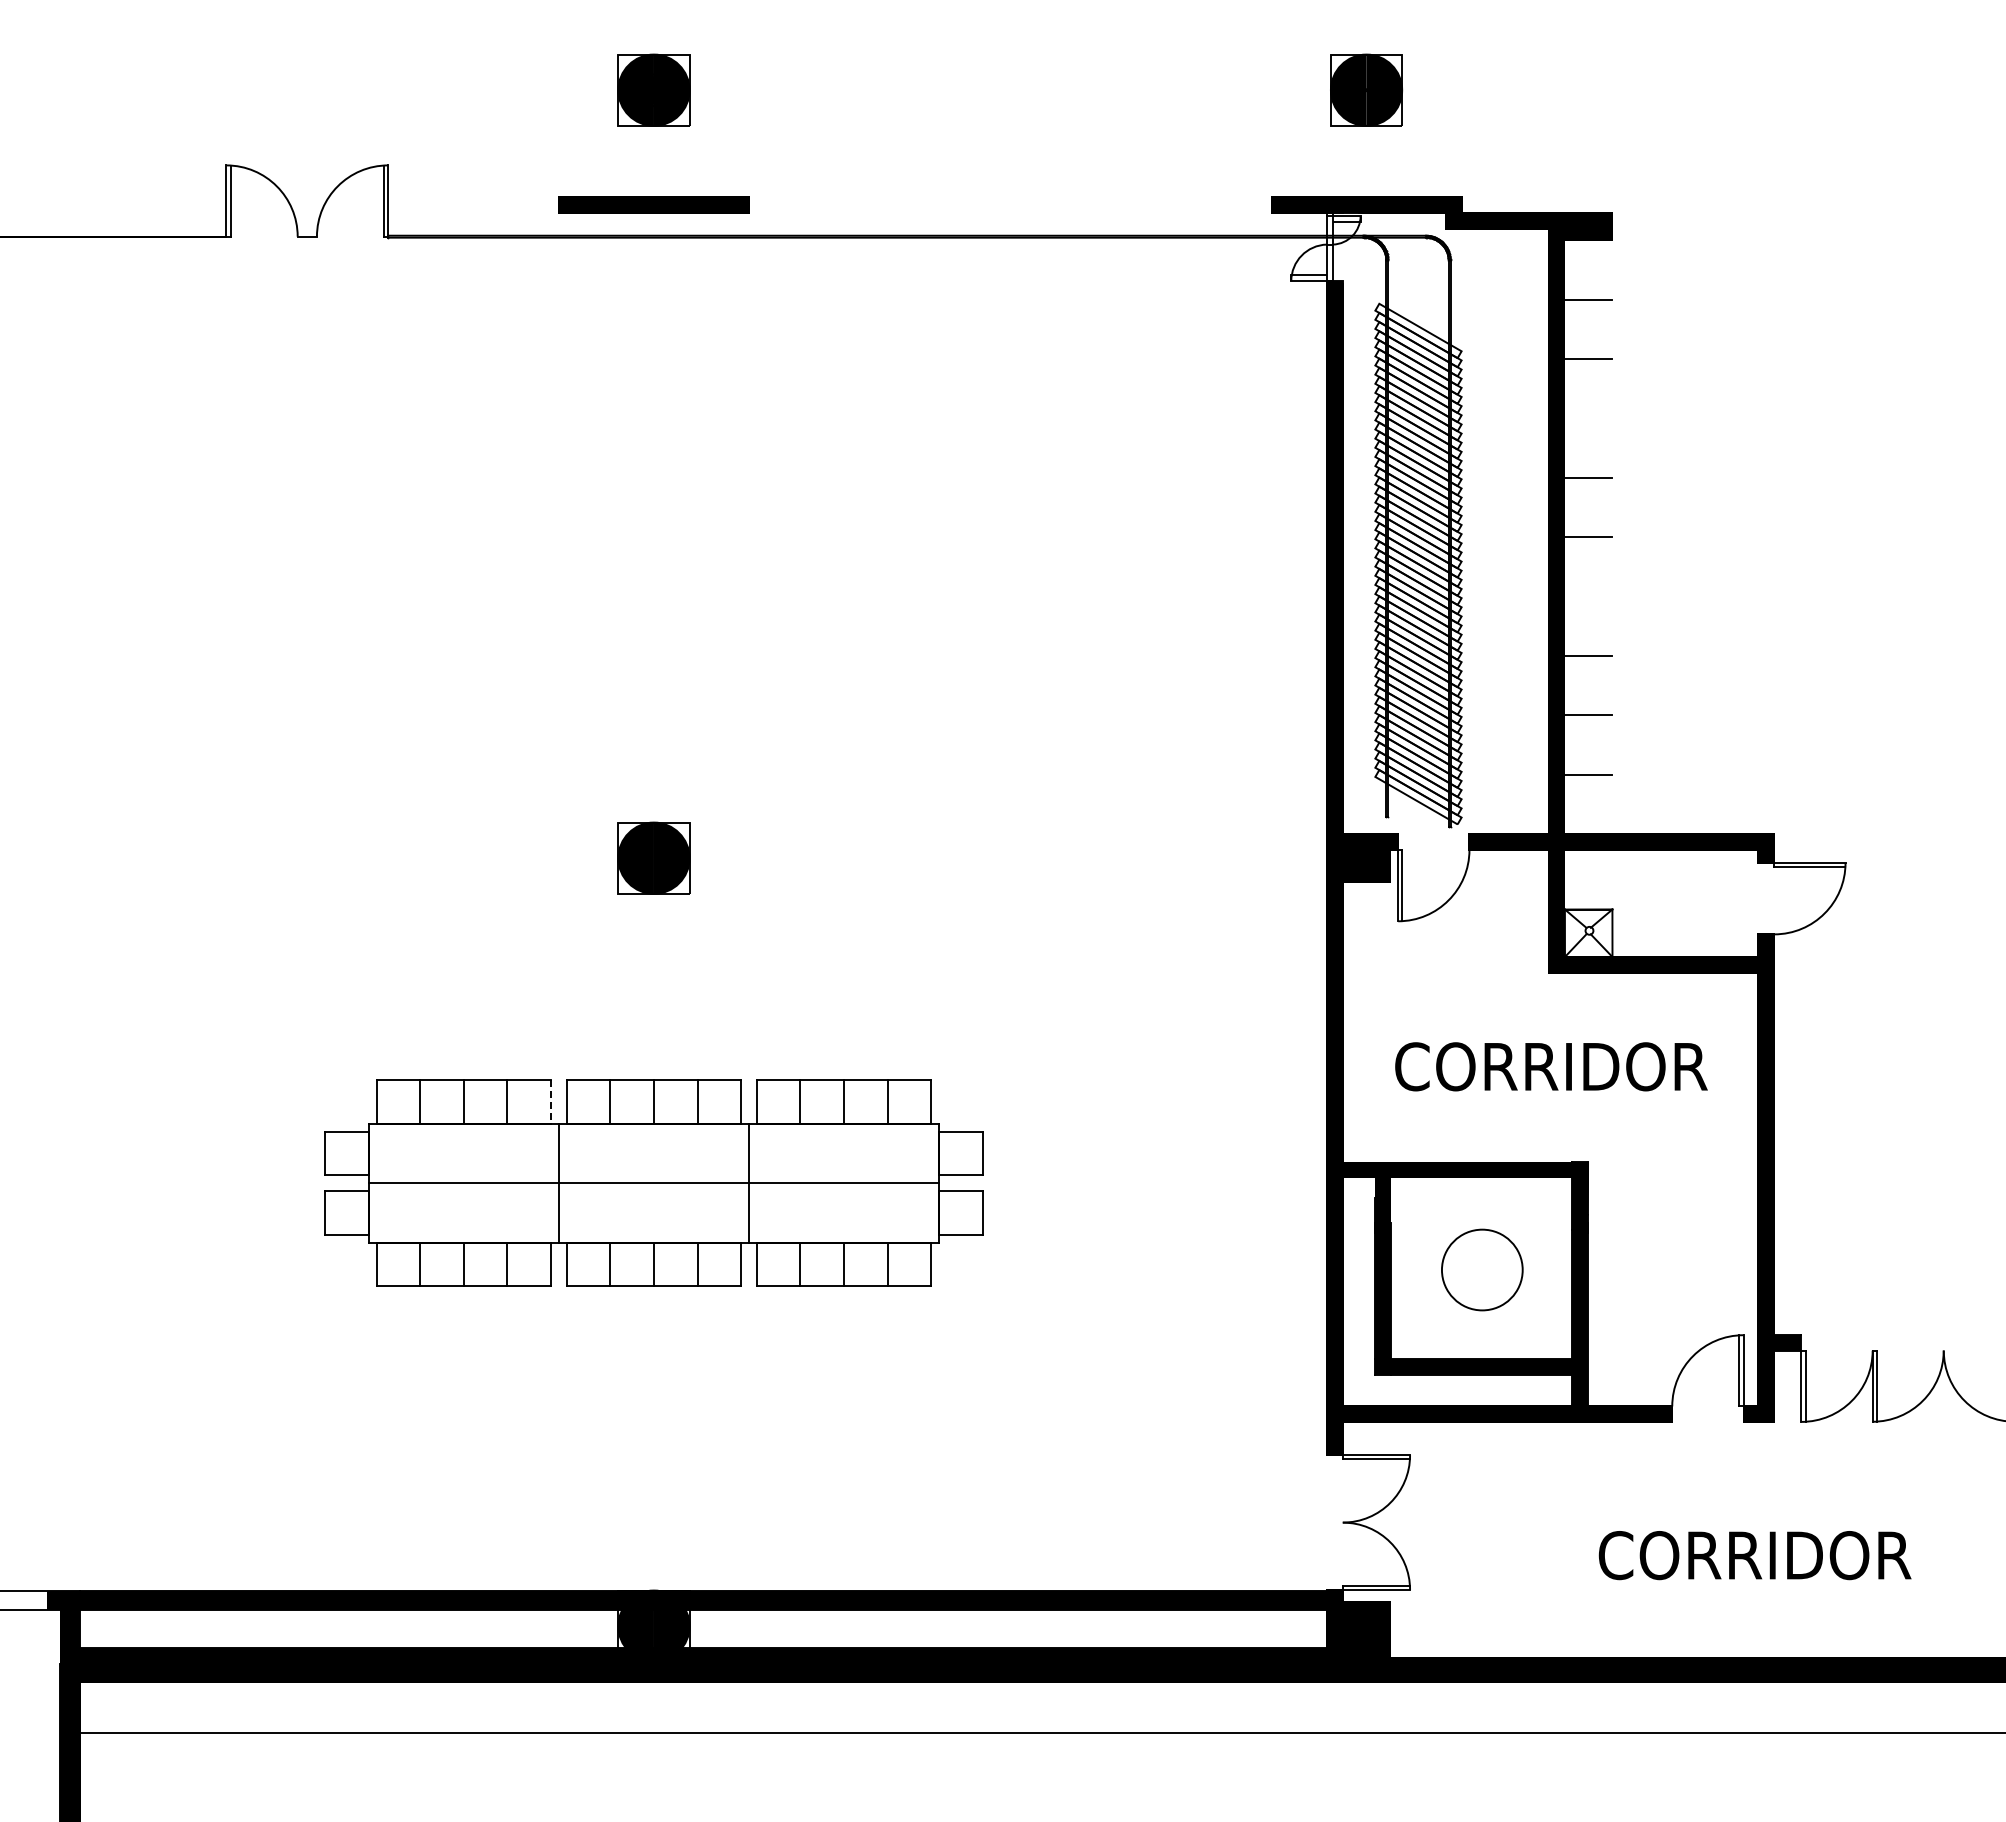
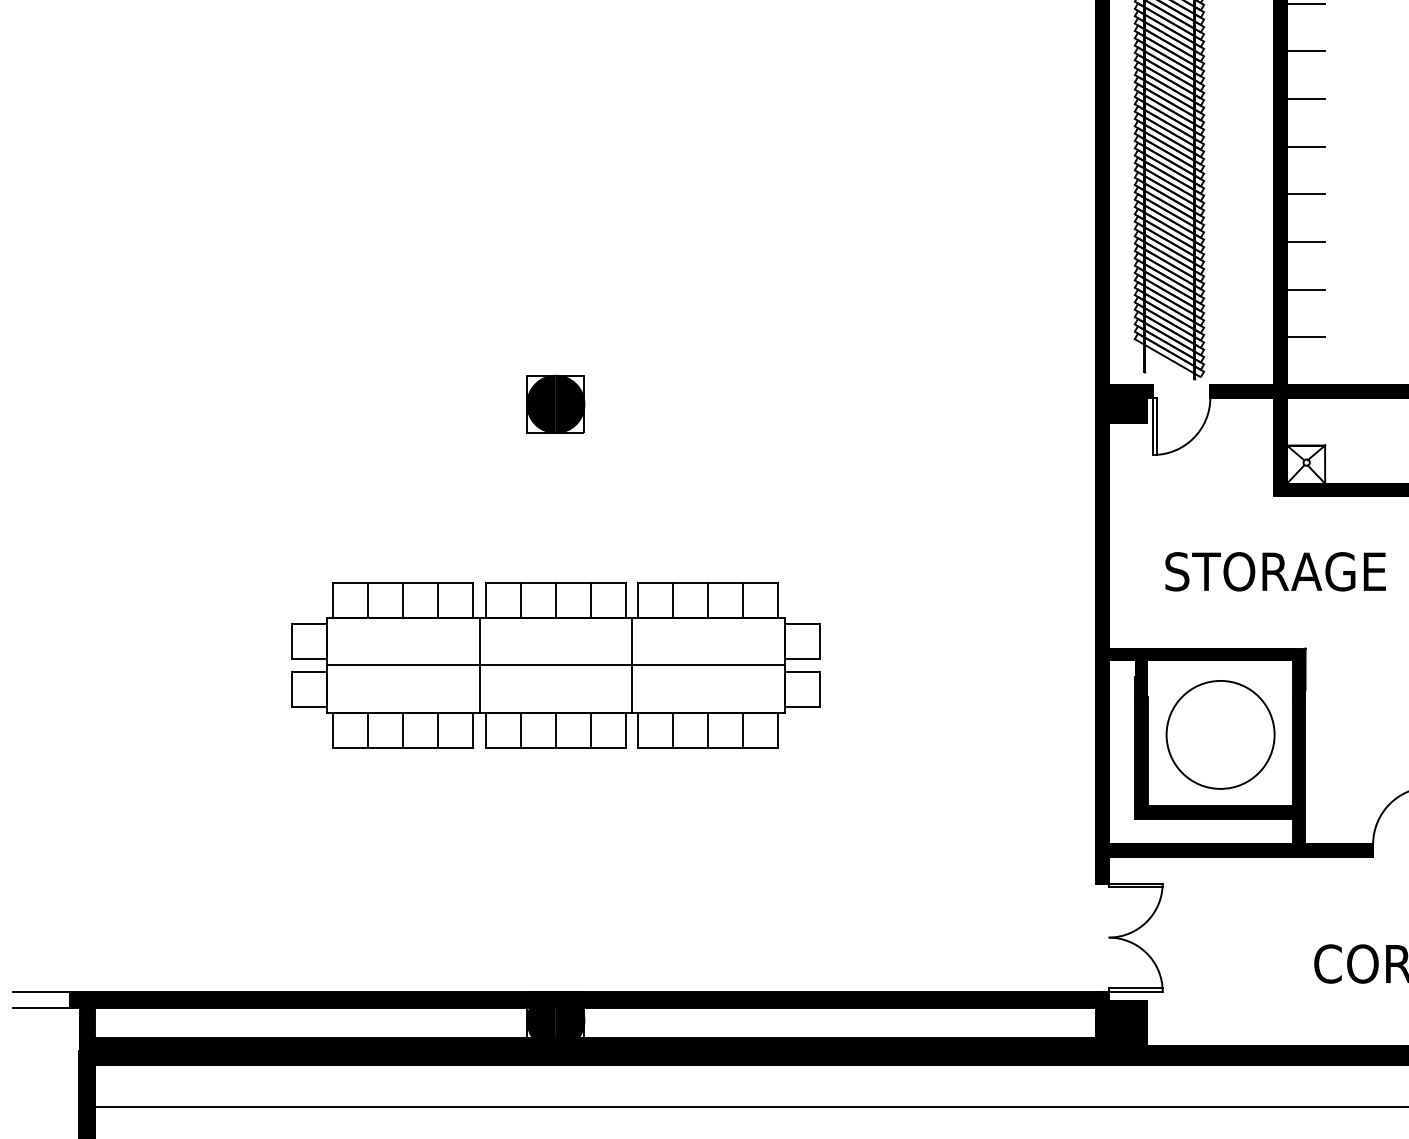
line: (1587, 418) -> (1305, 51), added
line: (1587, 596) -> (1305, 194), added
text: (1551, 1066) -> (1276, 571), CORRIDOR -> STORAGE
line: (551, 1102) -> (473, 600), dashed -> solid
circle: (1482, 1269) -> (1220, 734), size x1.67

